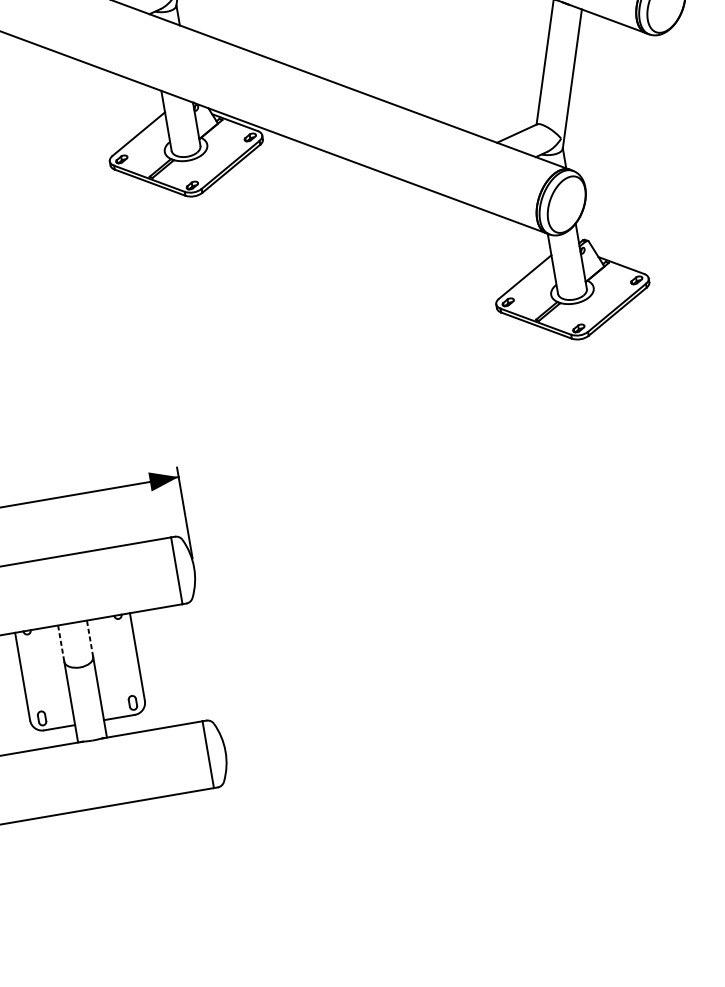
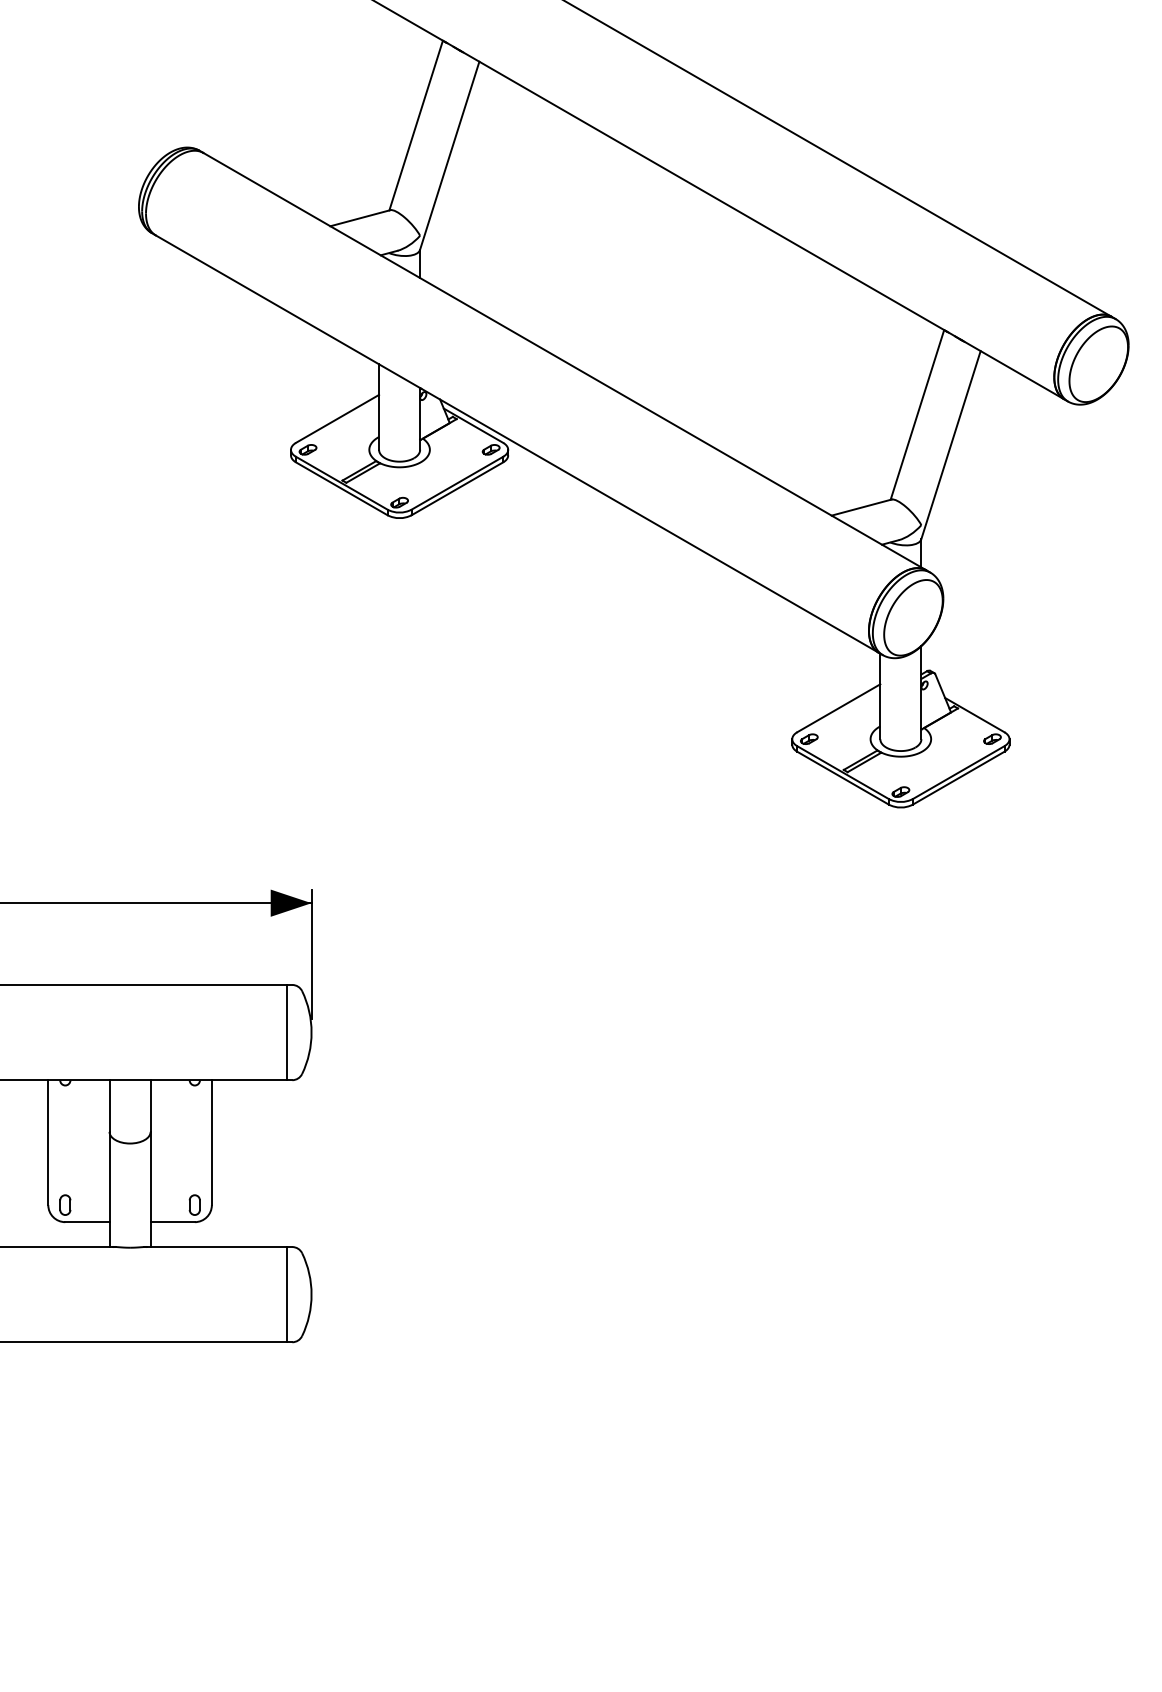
line: (90, 639) -> (150, 1106), dashed -> solid
line: (61, 643) -> (109, 1106), dashed -> solid

